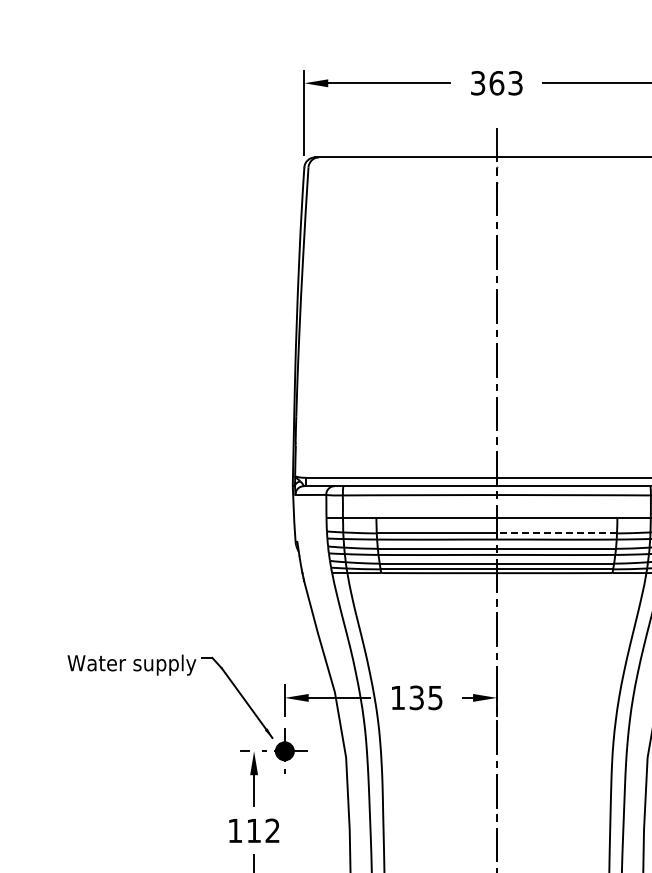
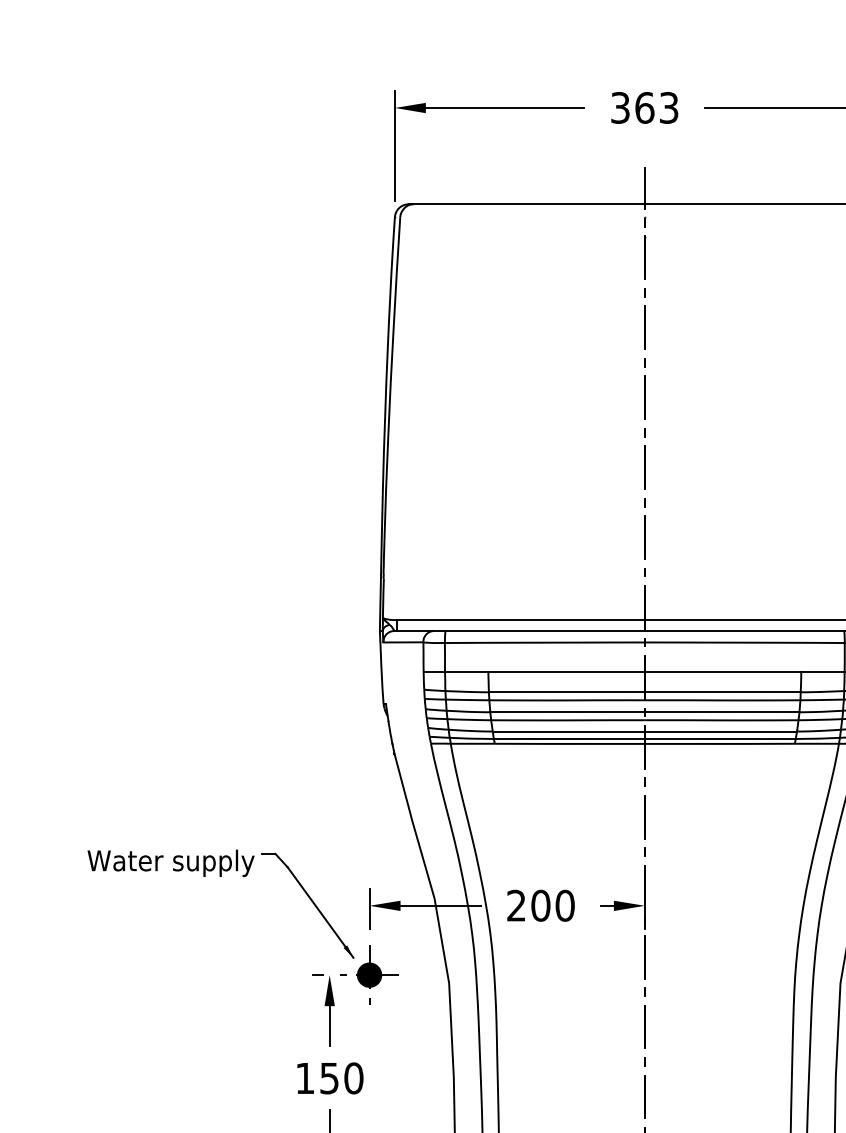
line: (556, 533) -> (722, 692), dashed -> solid
text: (416, 697) -> (540, 905), 135 -> 200
text: (263, 830) -> (341, 1077), 112 -> 150

